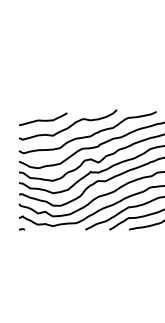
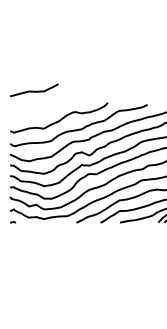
curve: (43, 119) -> (34, 90), moved

